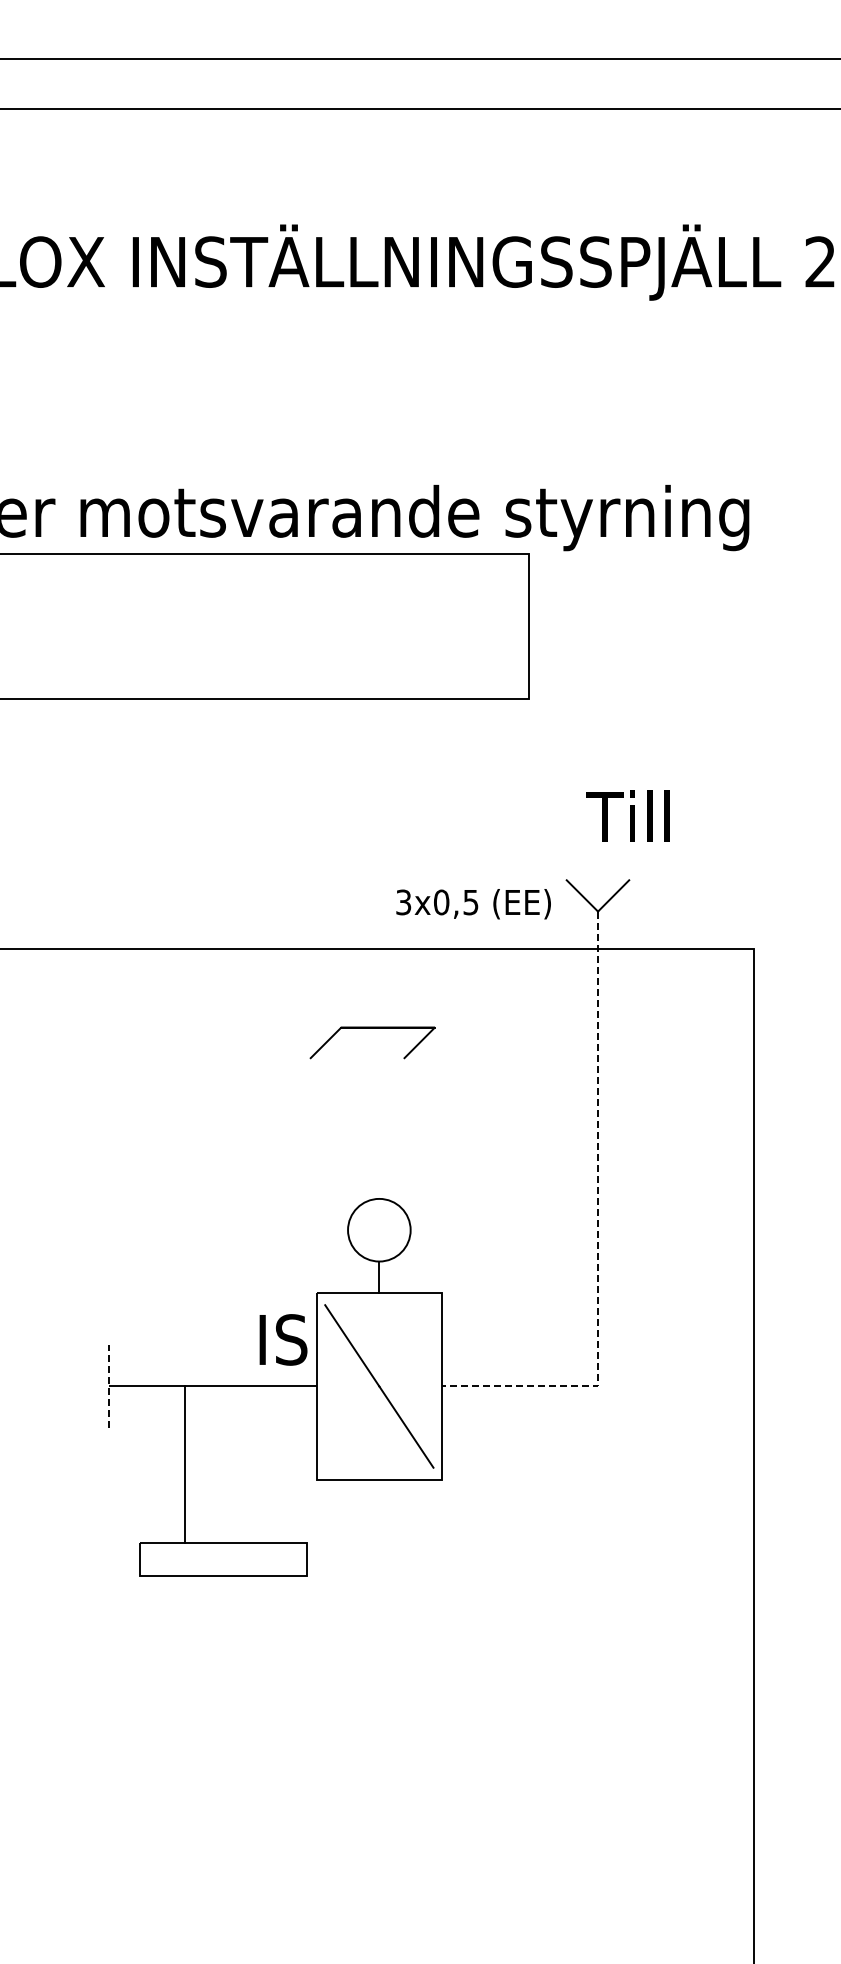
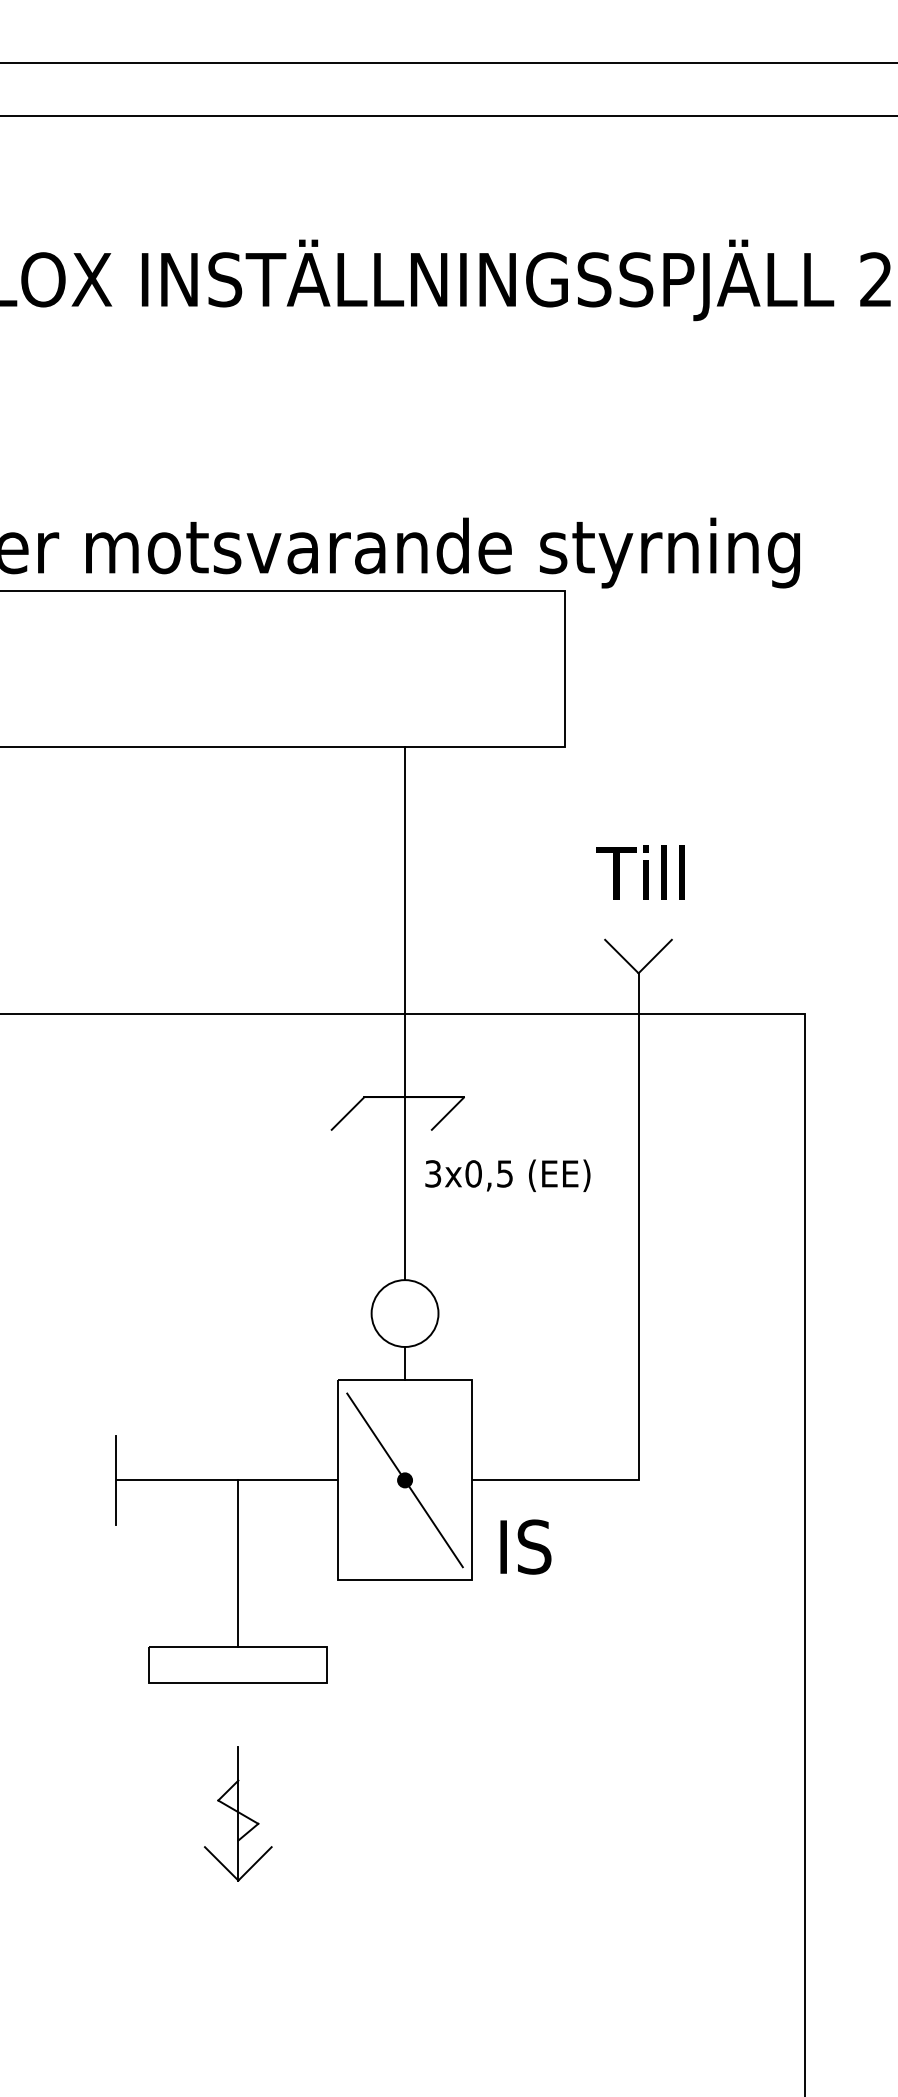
text: (627, 815) -> (640, 871), moved
text: (473, 904) -> (507, 1176), moved
line: (379, 949) -> (405, 1013), added
line: (598, 1228) -> (639, 1311), dashed -> solid
text: (283, 1339) -> (525, 1546), moved
fill: (378, 1385) -> (404, 1479), added
line: (108, 1386) -> (115, 1480), dashed -> solid
line: (185, 1464) -> (238, 1563), moved
part: (223, 1698) -> (238, 1813), added

